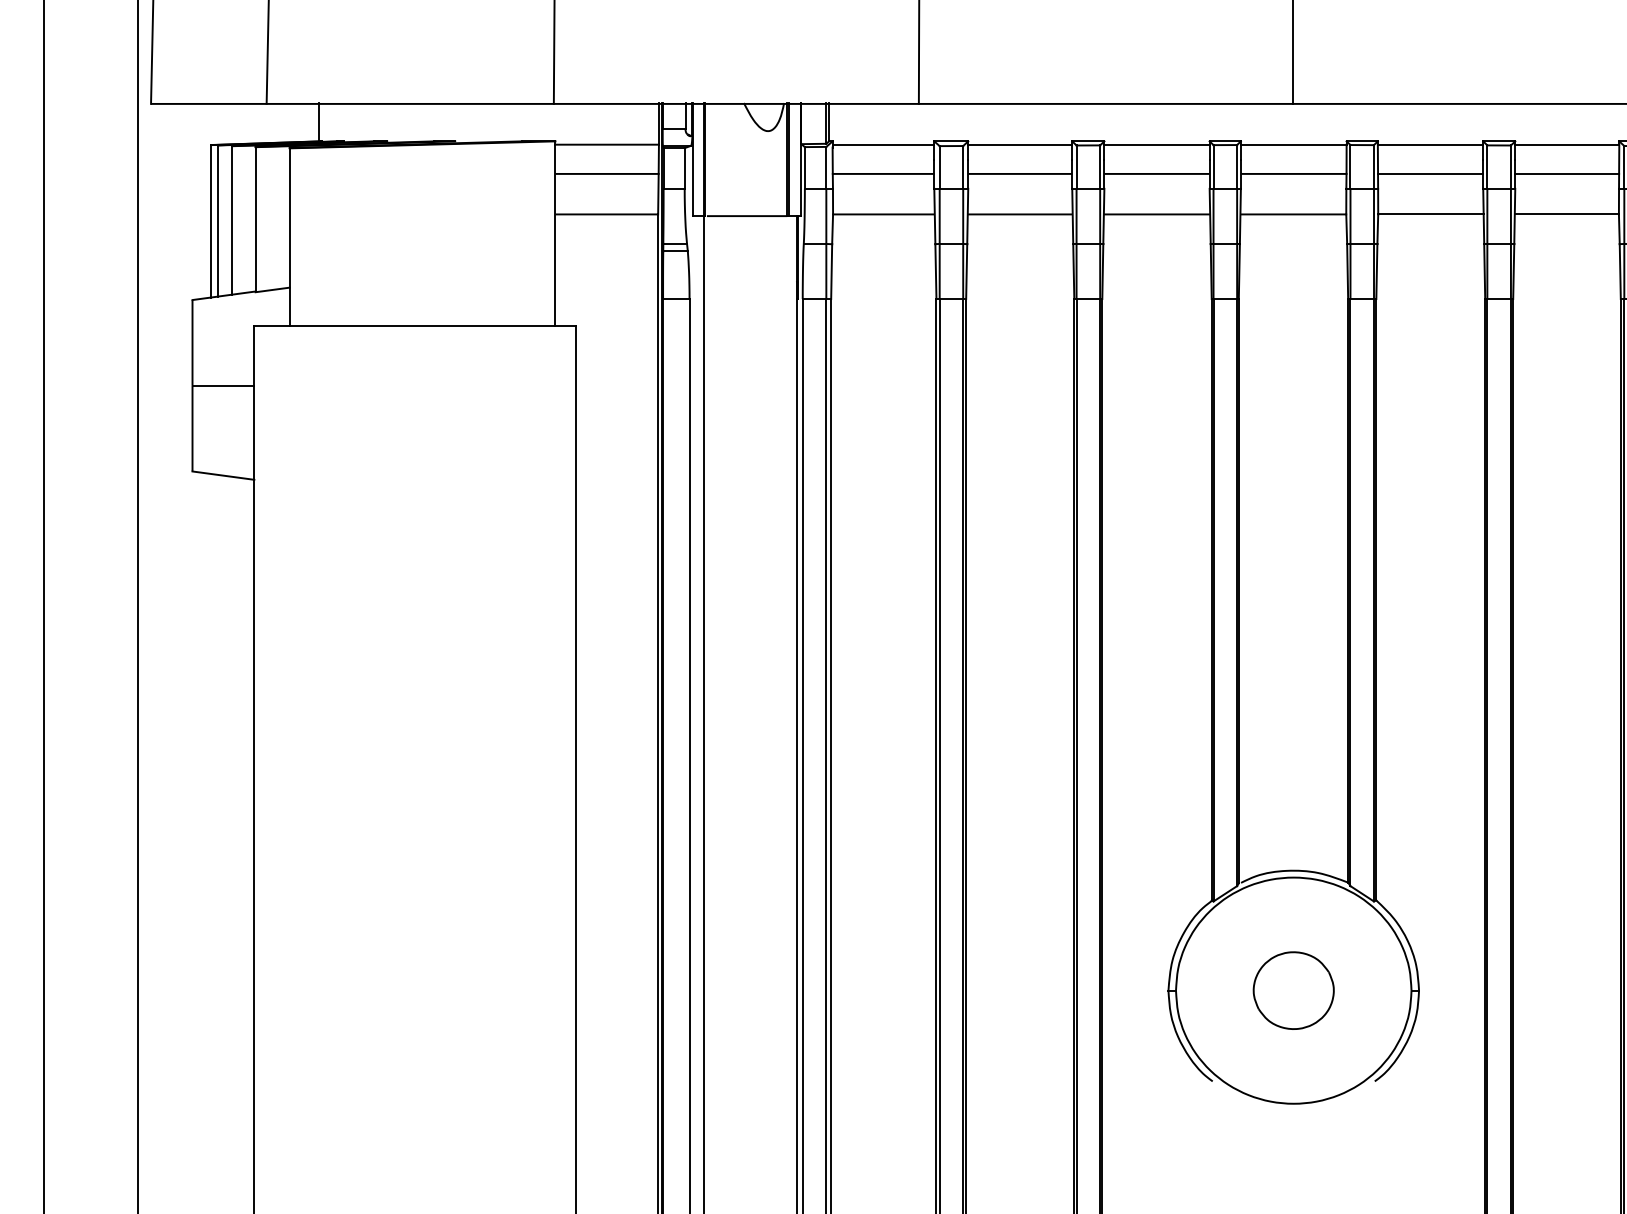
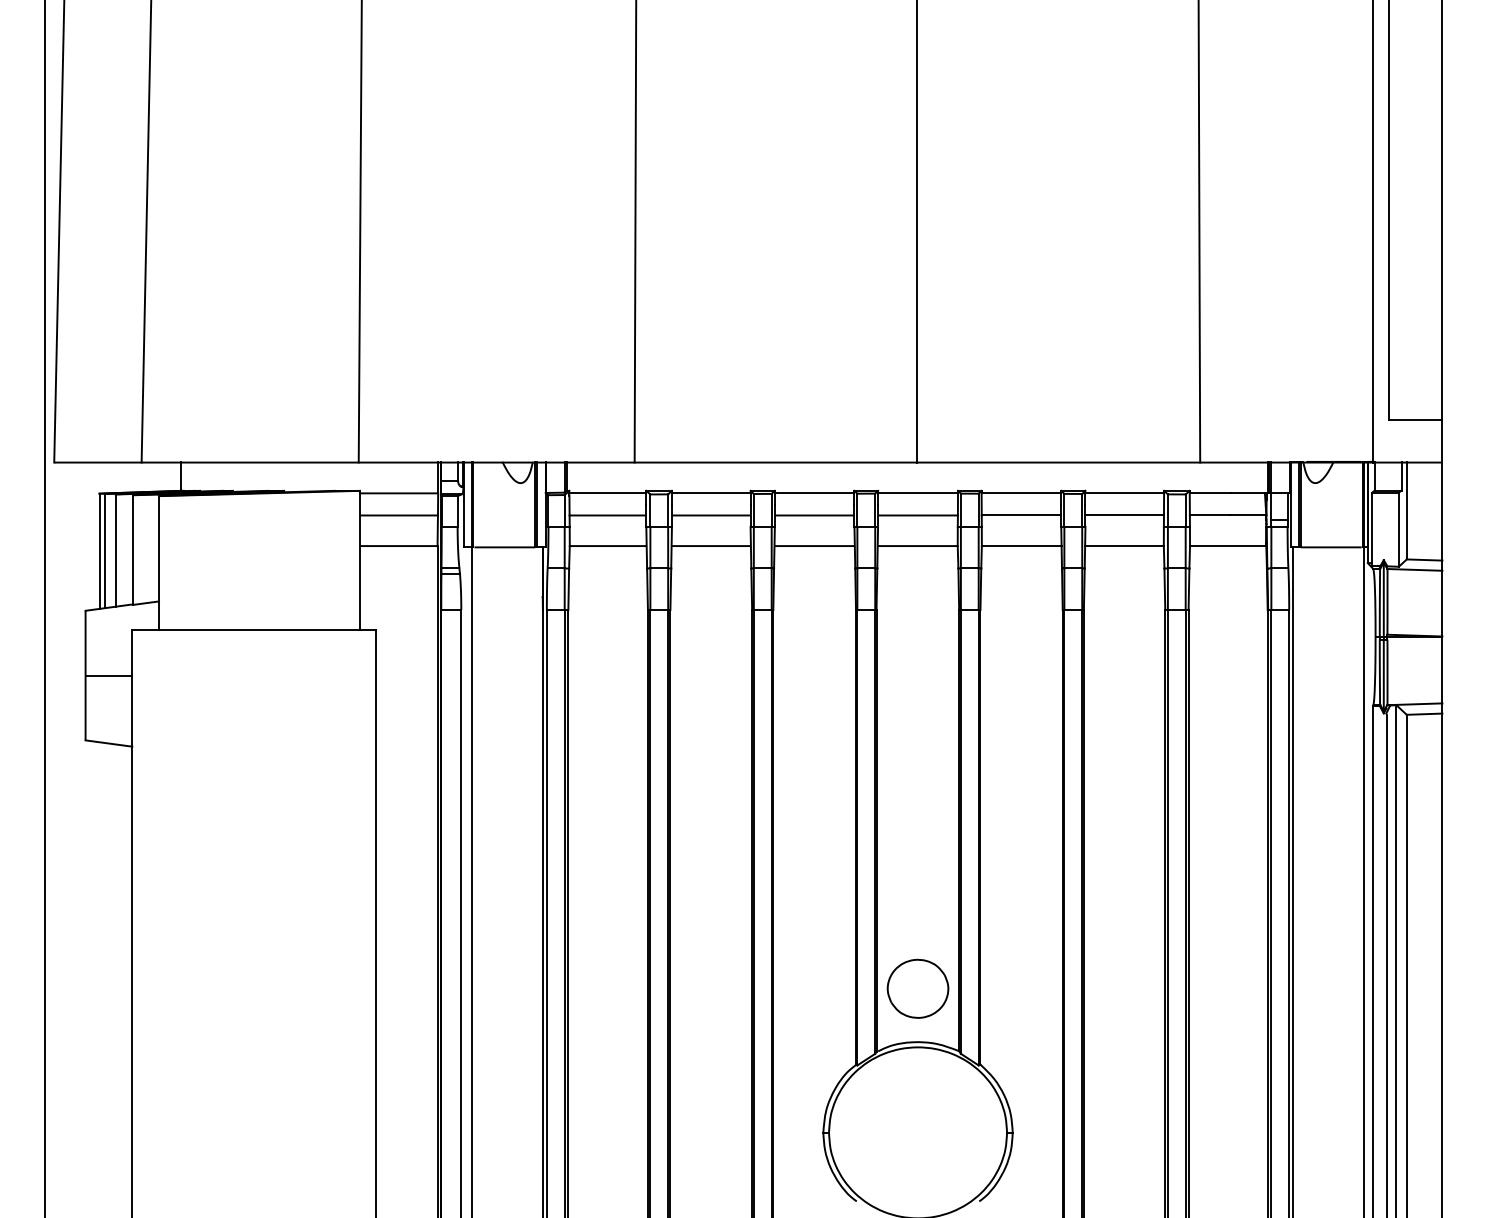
part: (1293, 990) -> (917, 988), moved

